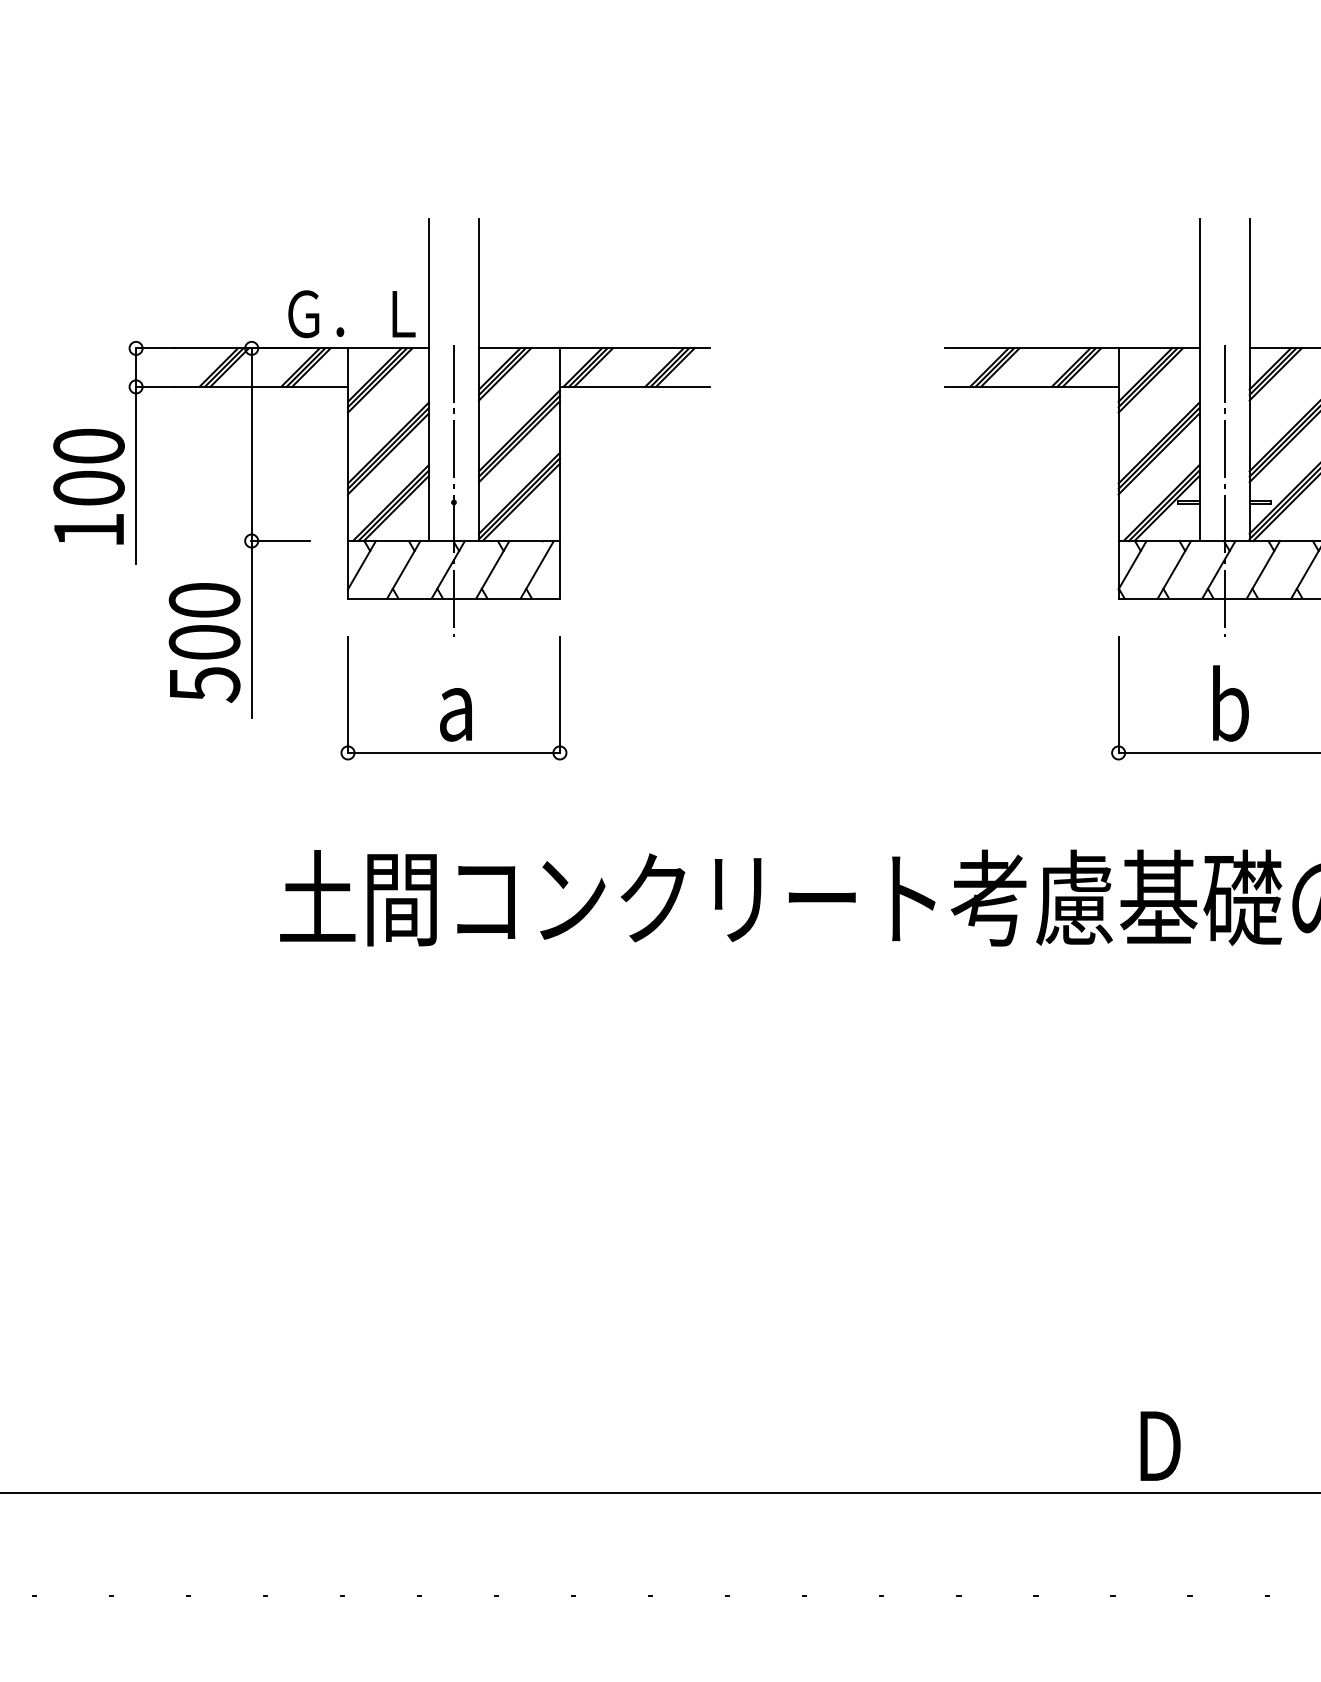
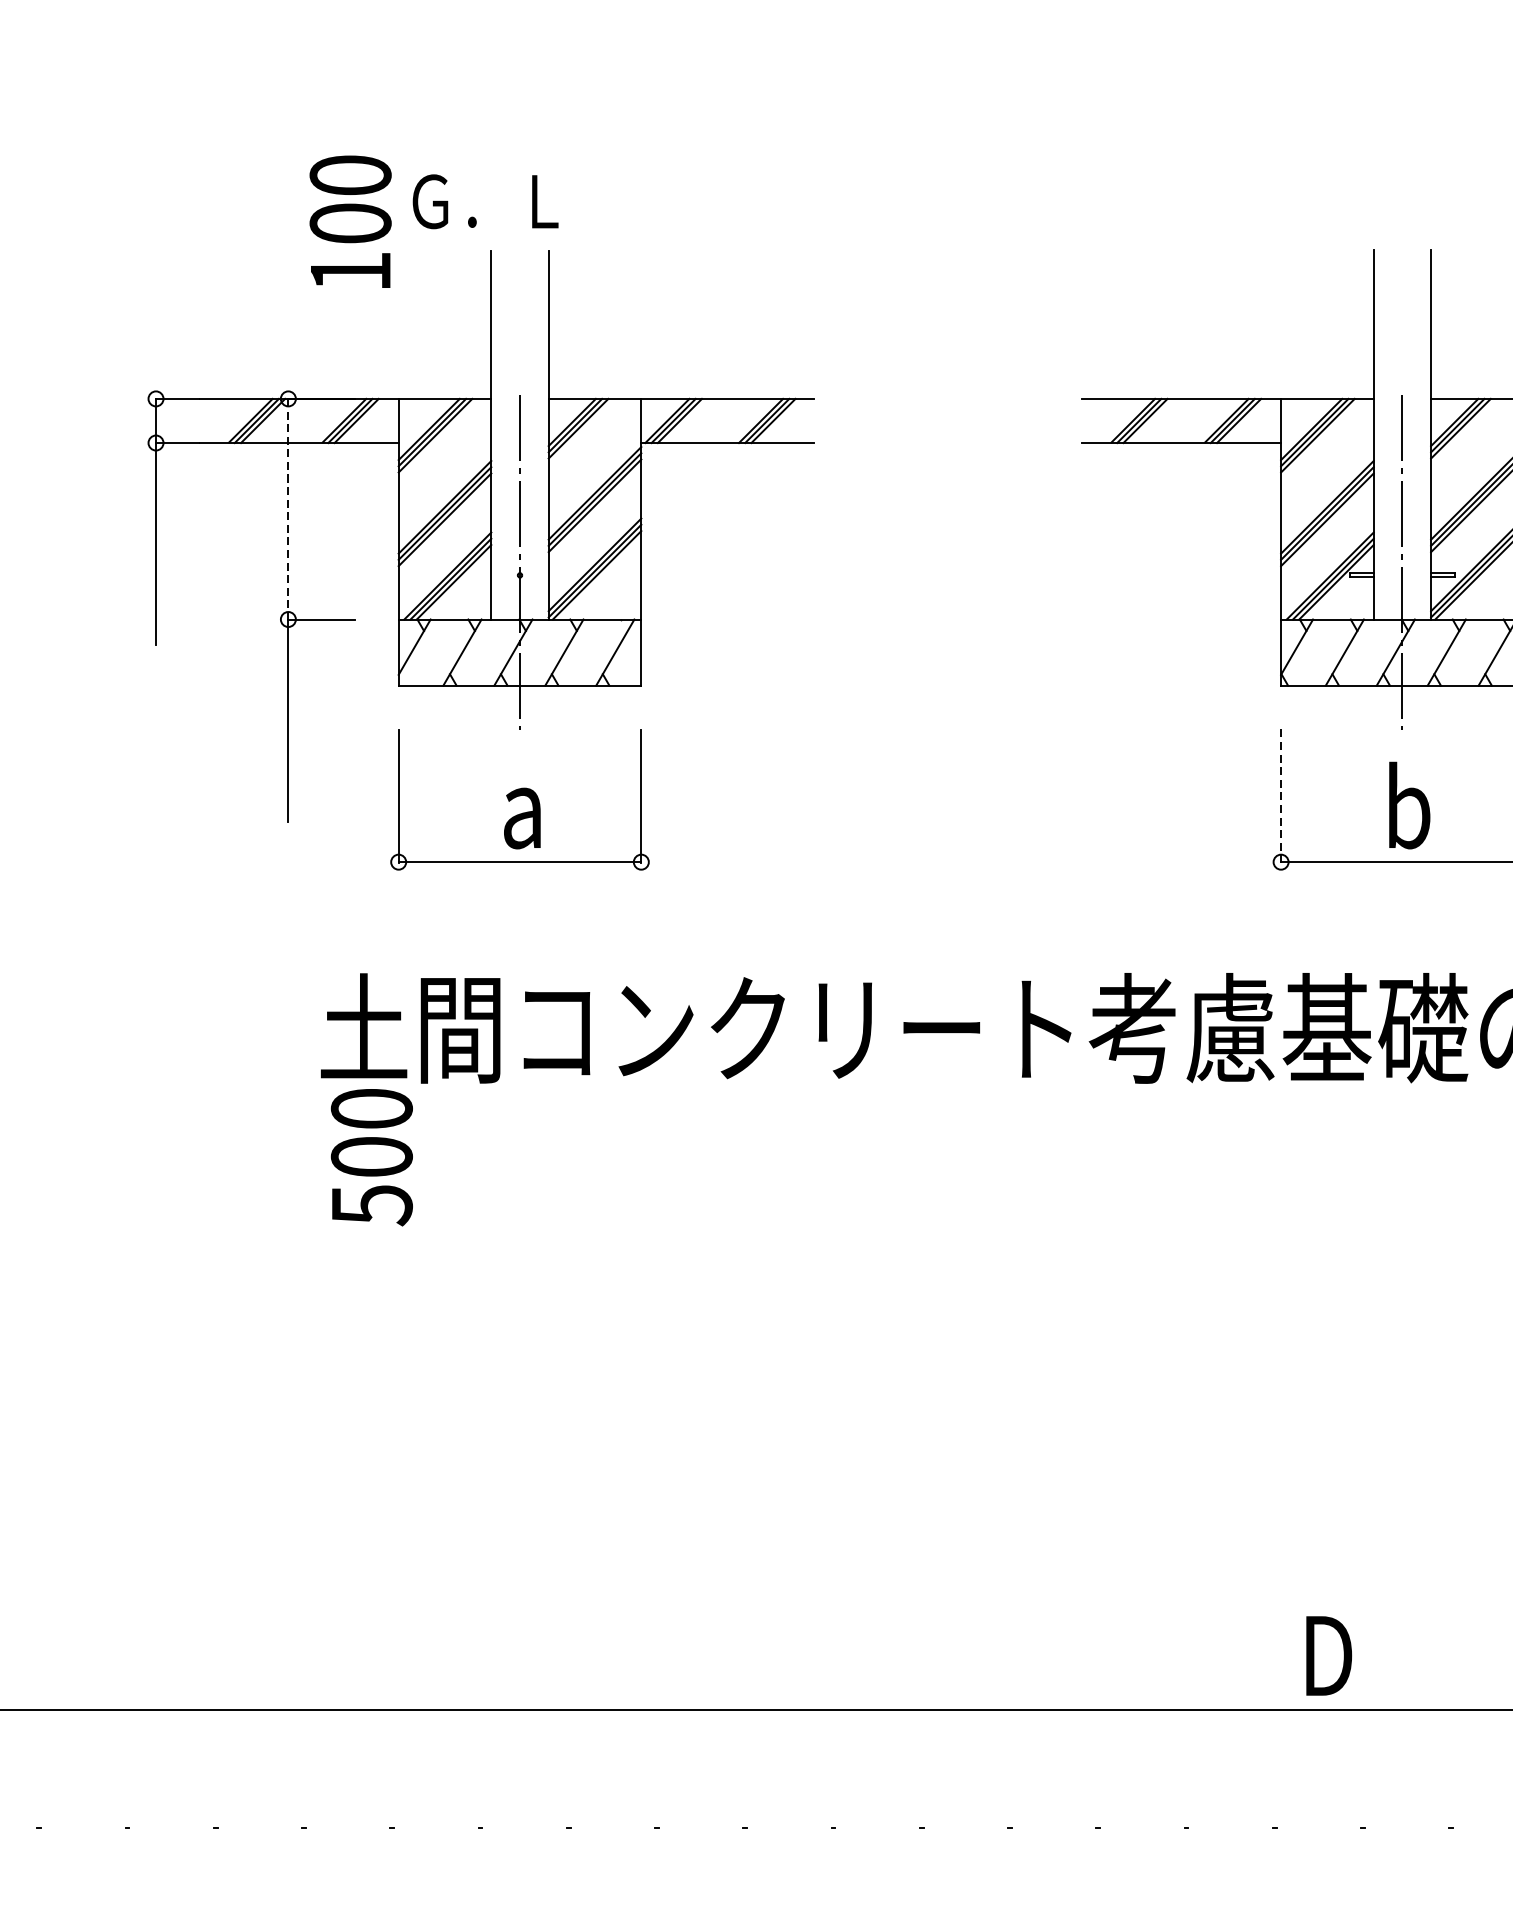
text: (351, 314) -> (485, 202), moved
line: (251, 445) -> (288, 510), solid -> dashed
text: (88, 486) -> (349, 221), moved
text: (204, 642) -> (371, 1157), moved
line: (1118, 695) -> (1280, 796), solid -> dashed

